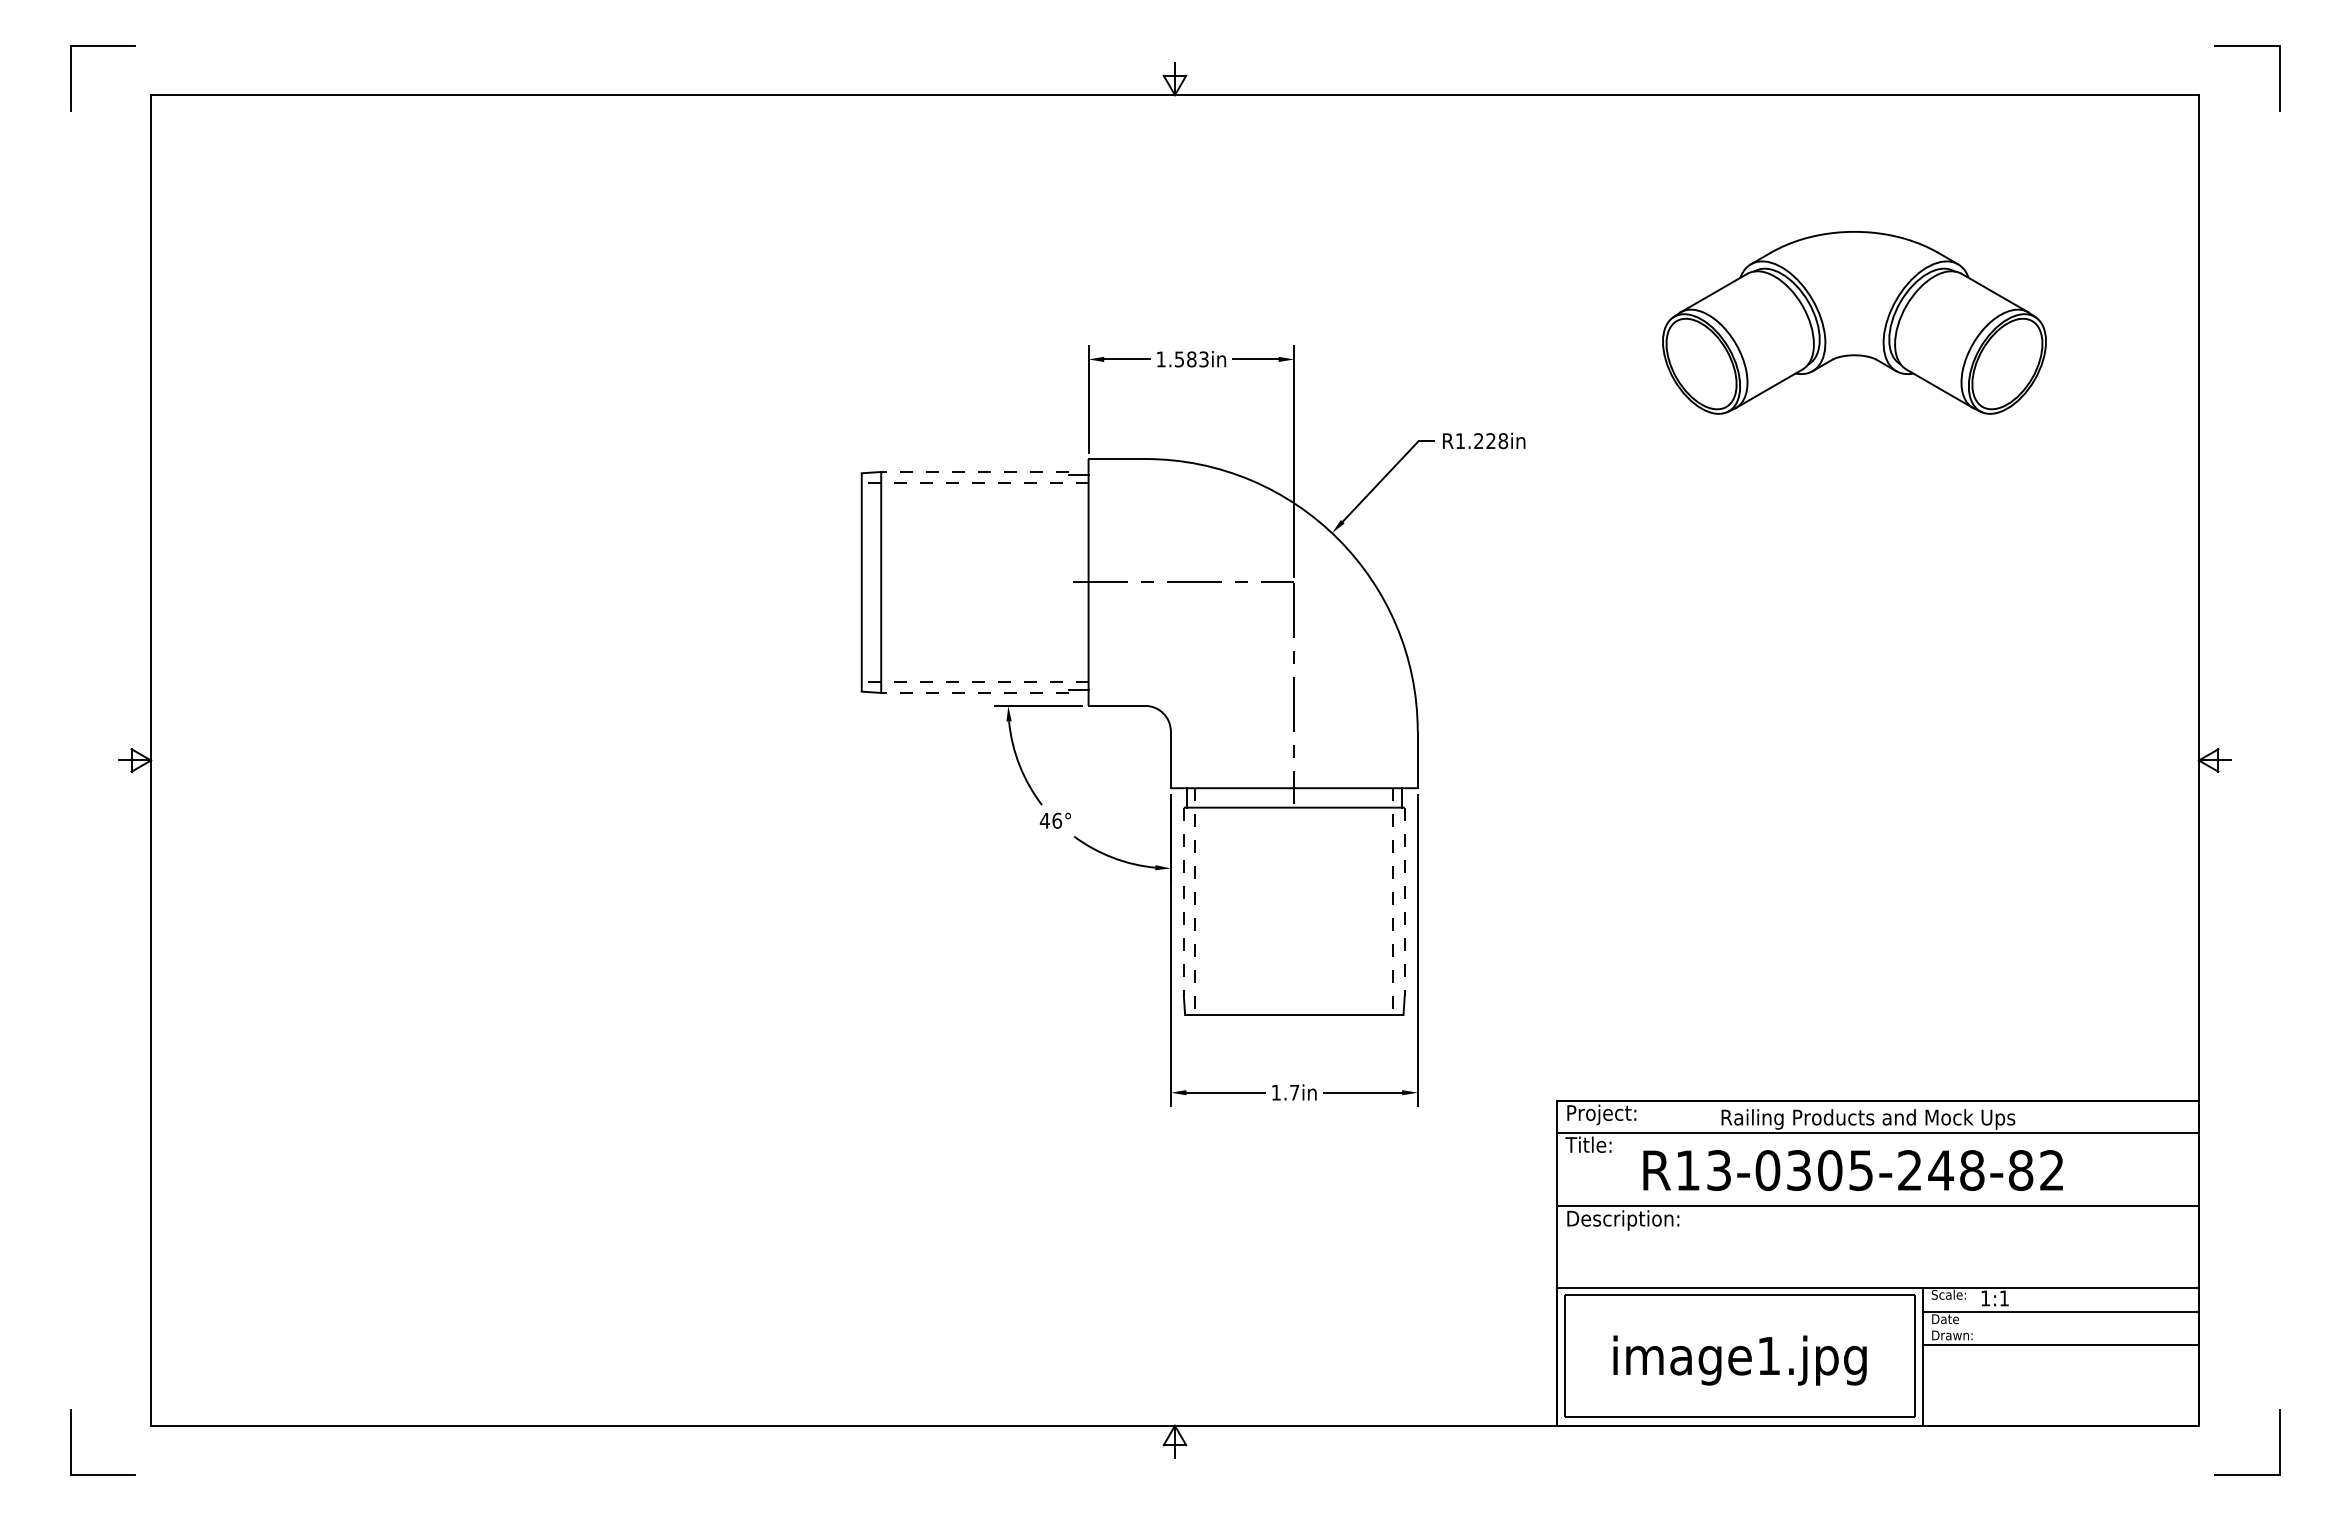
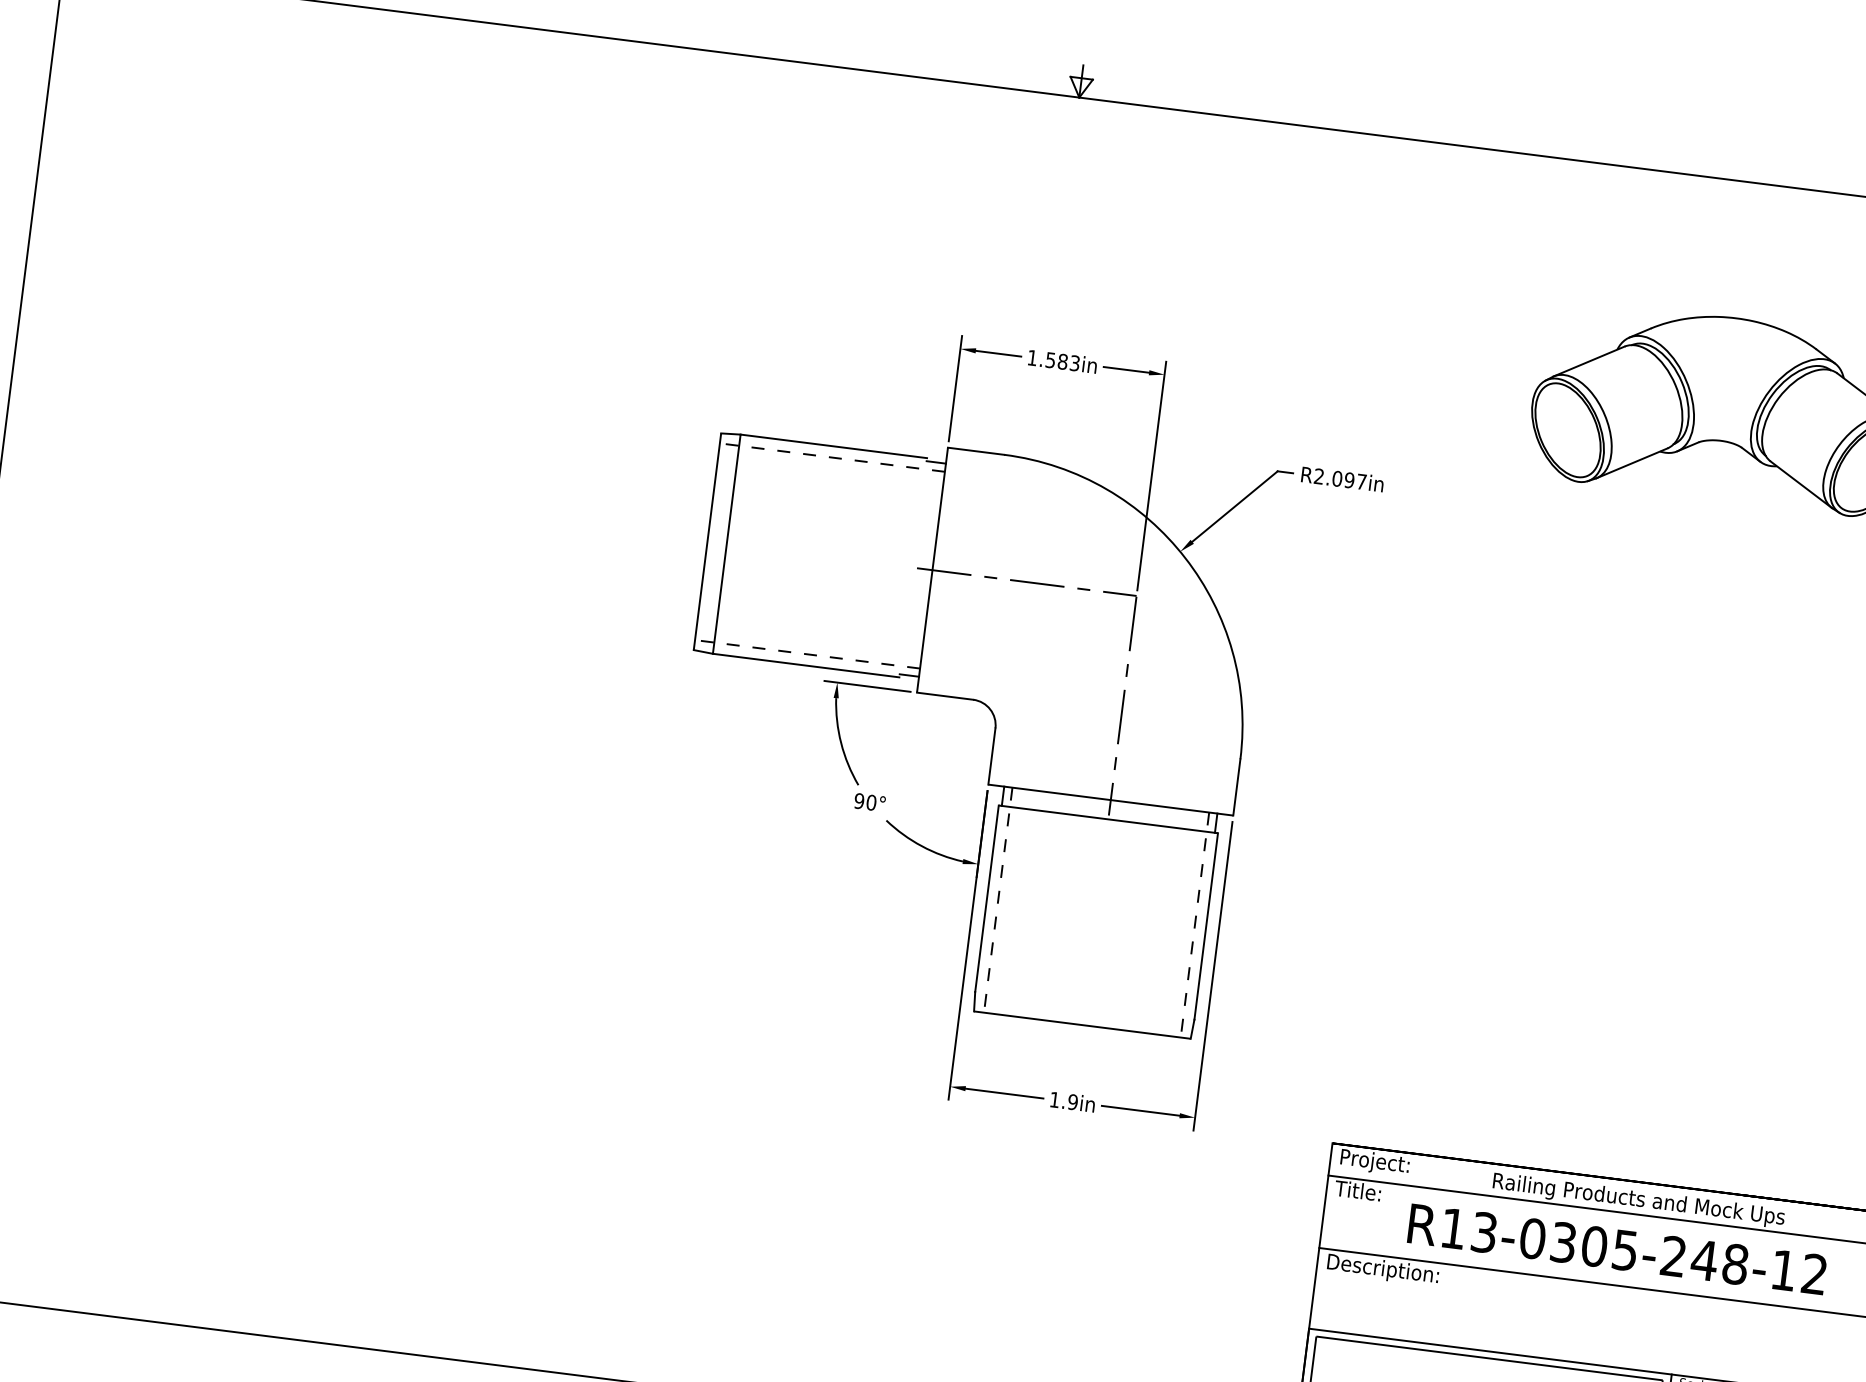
text: (1481, 441) -> (1339, 479), R1.228in -> R2.097in
line: (975, 471) -> (834, 445), dashed -> solid
line: (975, 692) -> (806, 665), dashed -> solid
text: (1050, 820) -> (864, 801), 46° -> 90°
line: (1183, 901) -> (986, 898), dashed -> solid
line: (1404, 901) -> (1205, 926), dashed -> solid
text: (1294, 1092) -> (1072, 1102), 1.7in -> 1.9in
text: (2021, 1170) -> (1784, 1270), R13-0305-248-82 -> R13-0305-248-12

